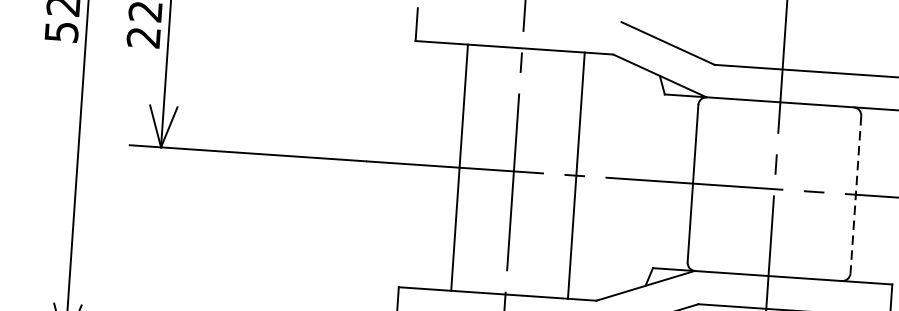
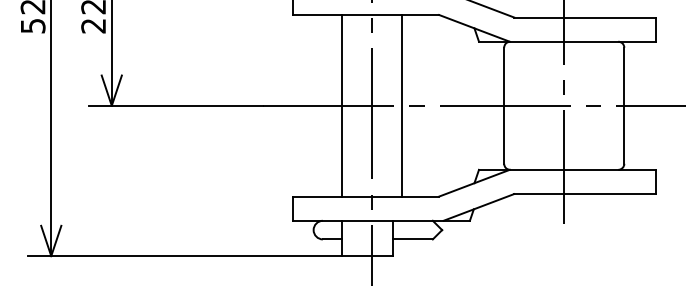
line: (460, 167) -> (342, 105), moved
line: (576, 175) -> (402, 105), moved
line: (856, 195) -> (624, 106), dashed -> solid

